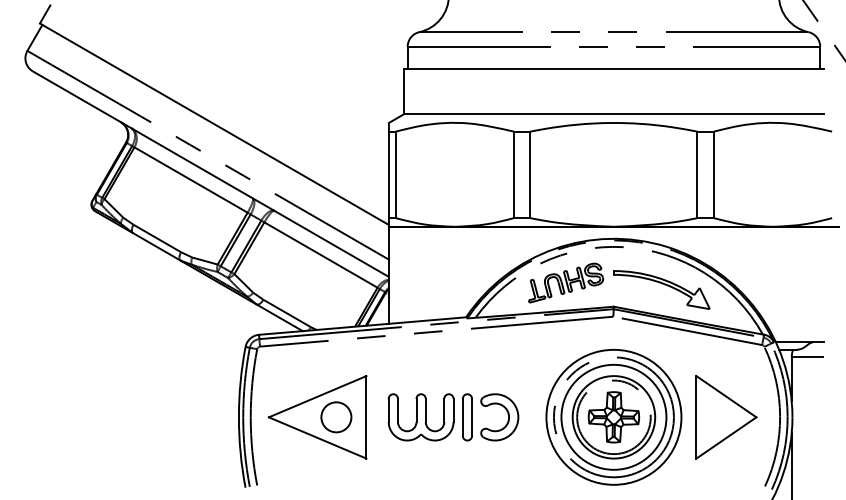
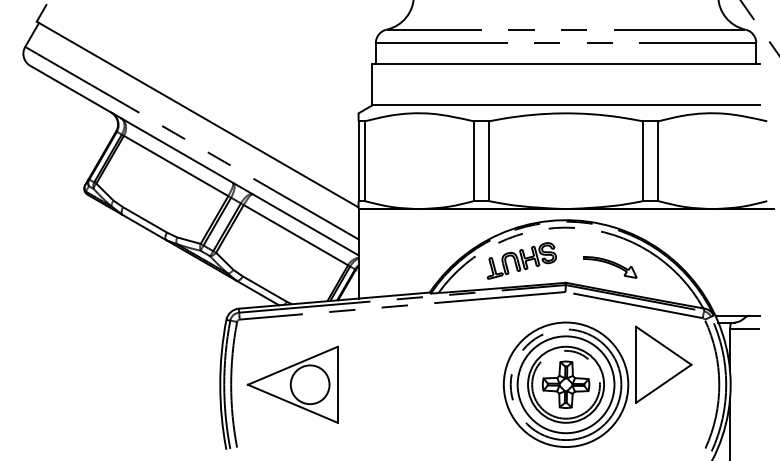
part: (662, 290) -> (610, 267), size x0.6
circle: (336, 417) -> (310, 384), size x1.4
part: (452, 417) -> (417, 384), removed
part: (726, 417) -> (663, 364), moved

